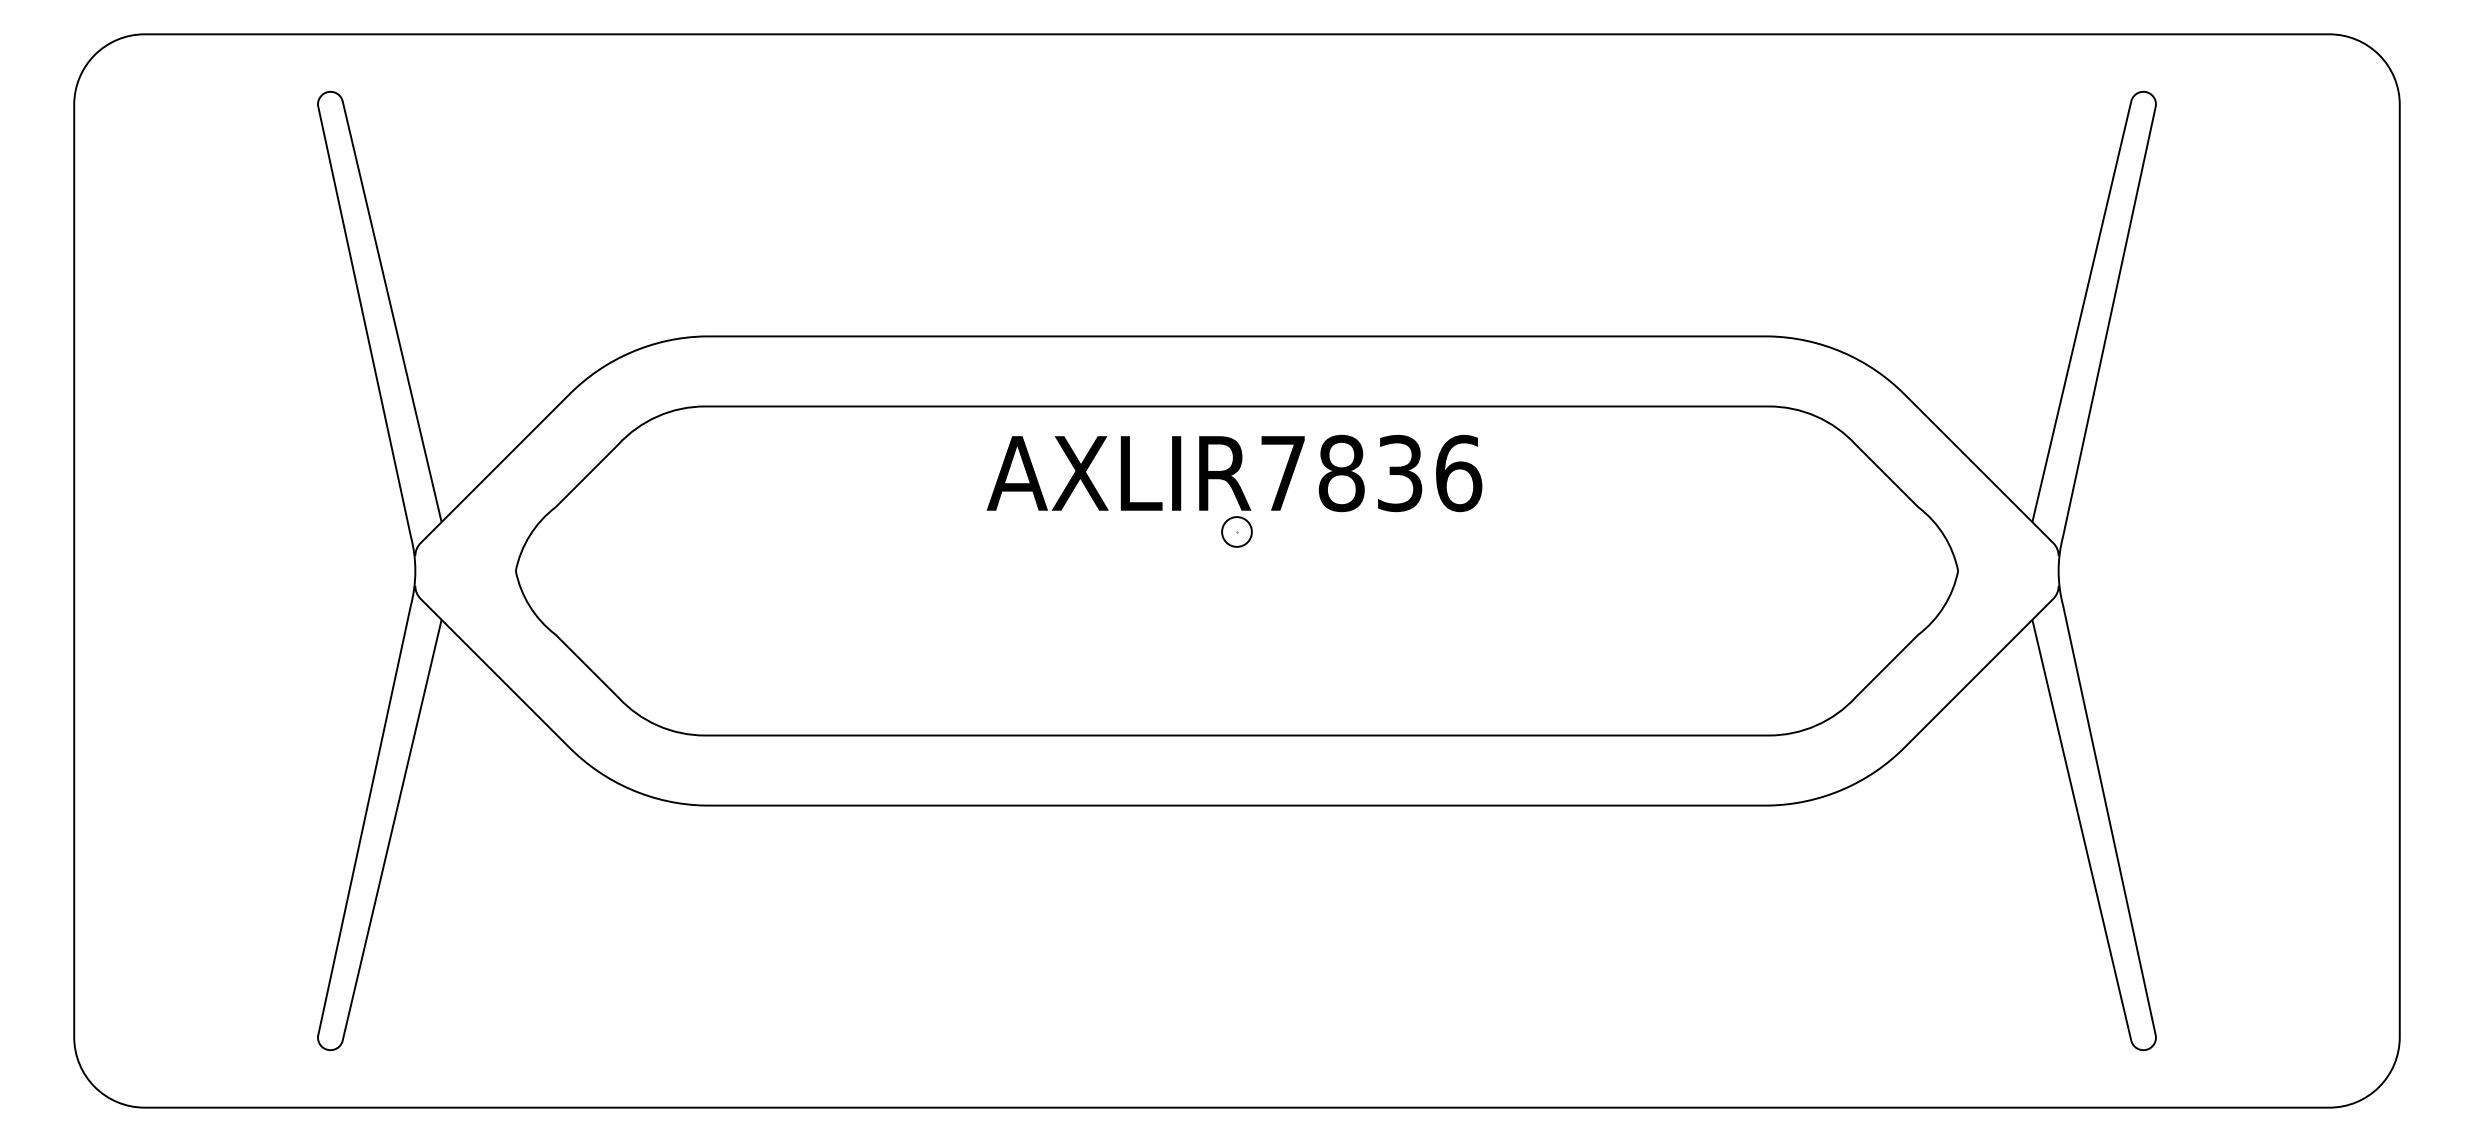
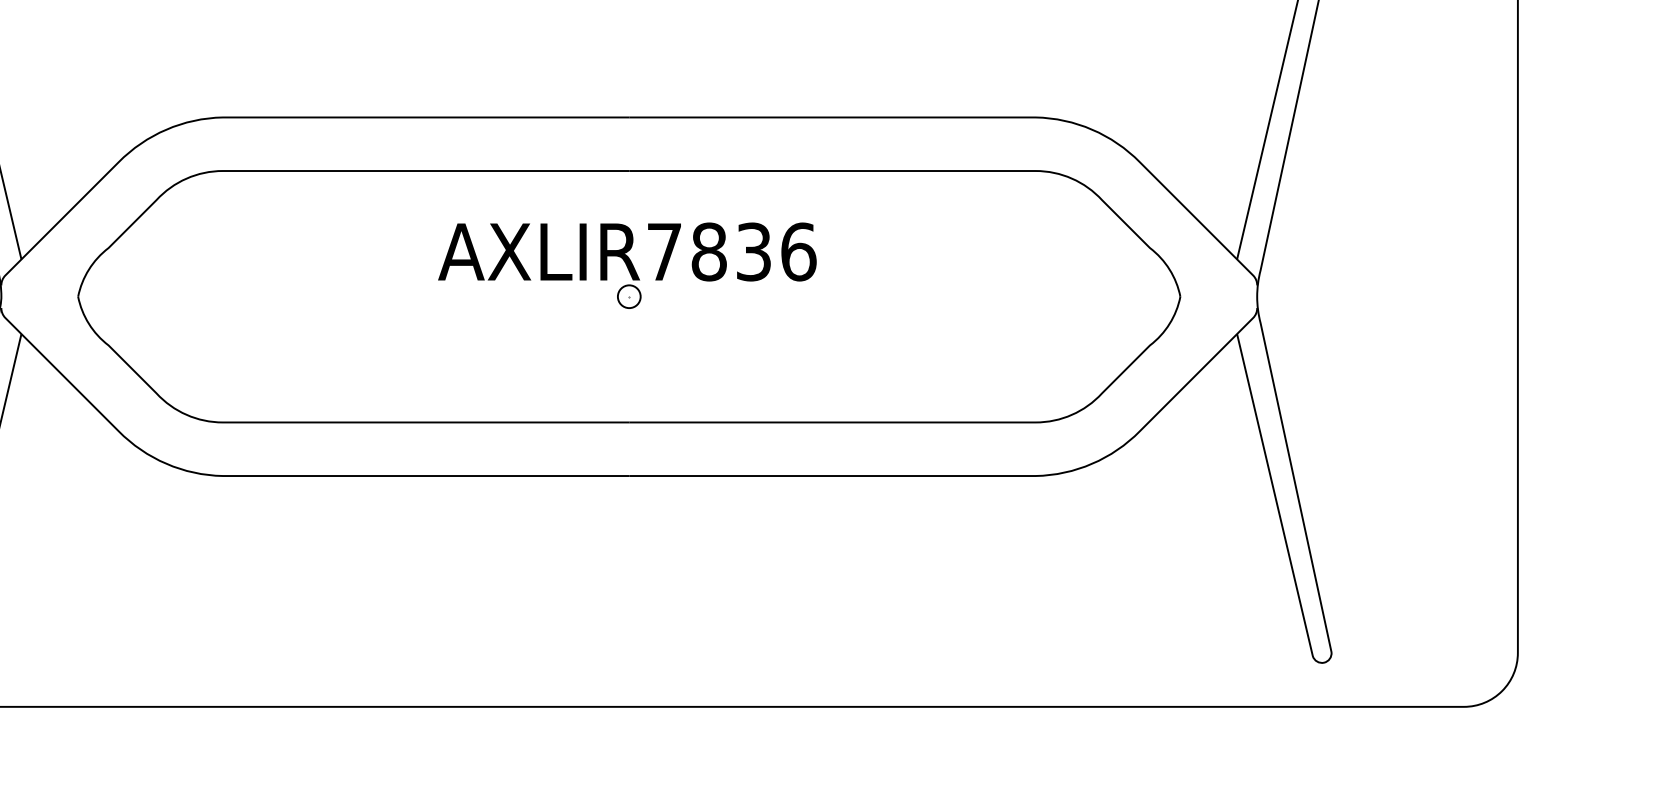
part: (1234, 490) -> (627, 265), moved

